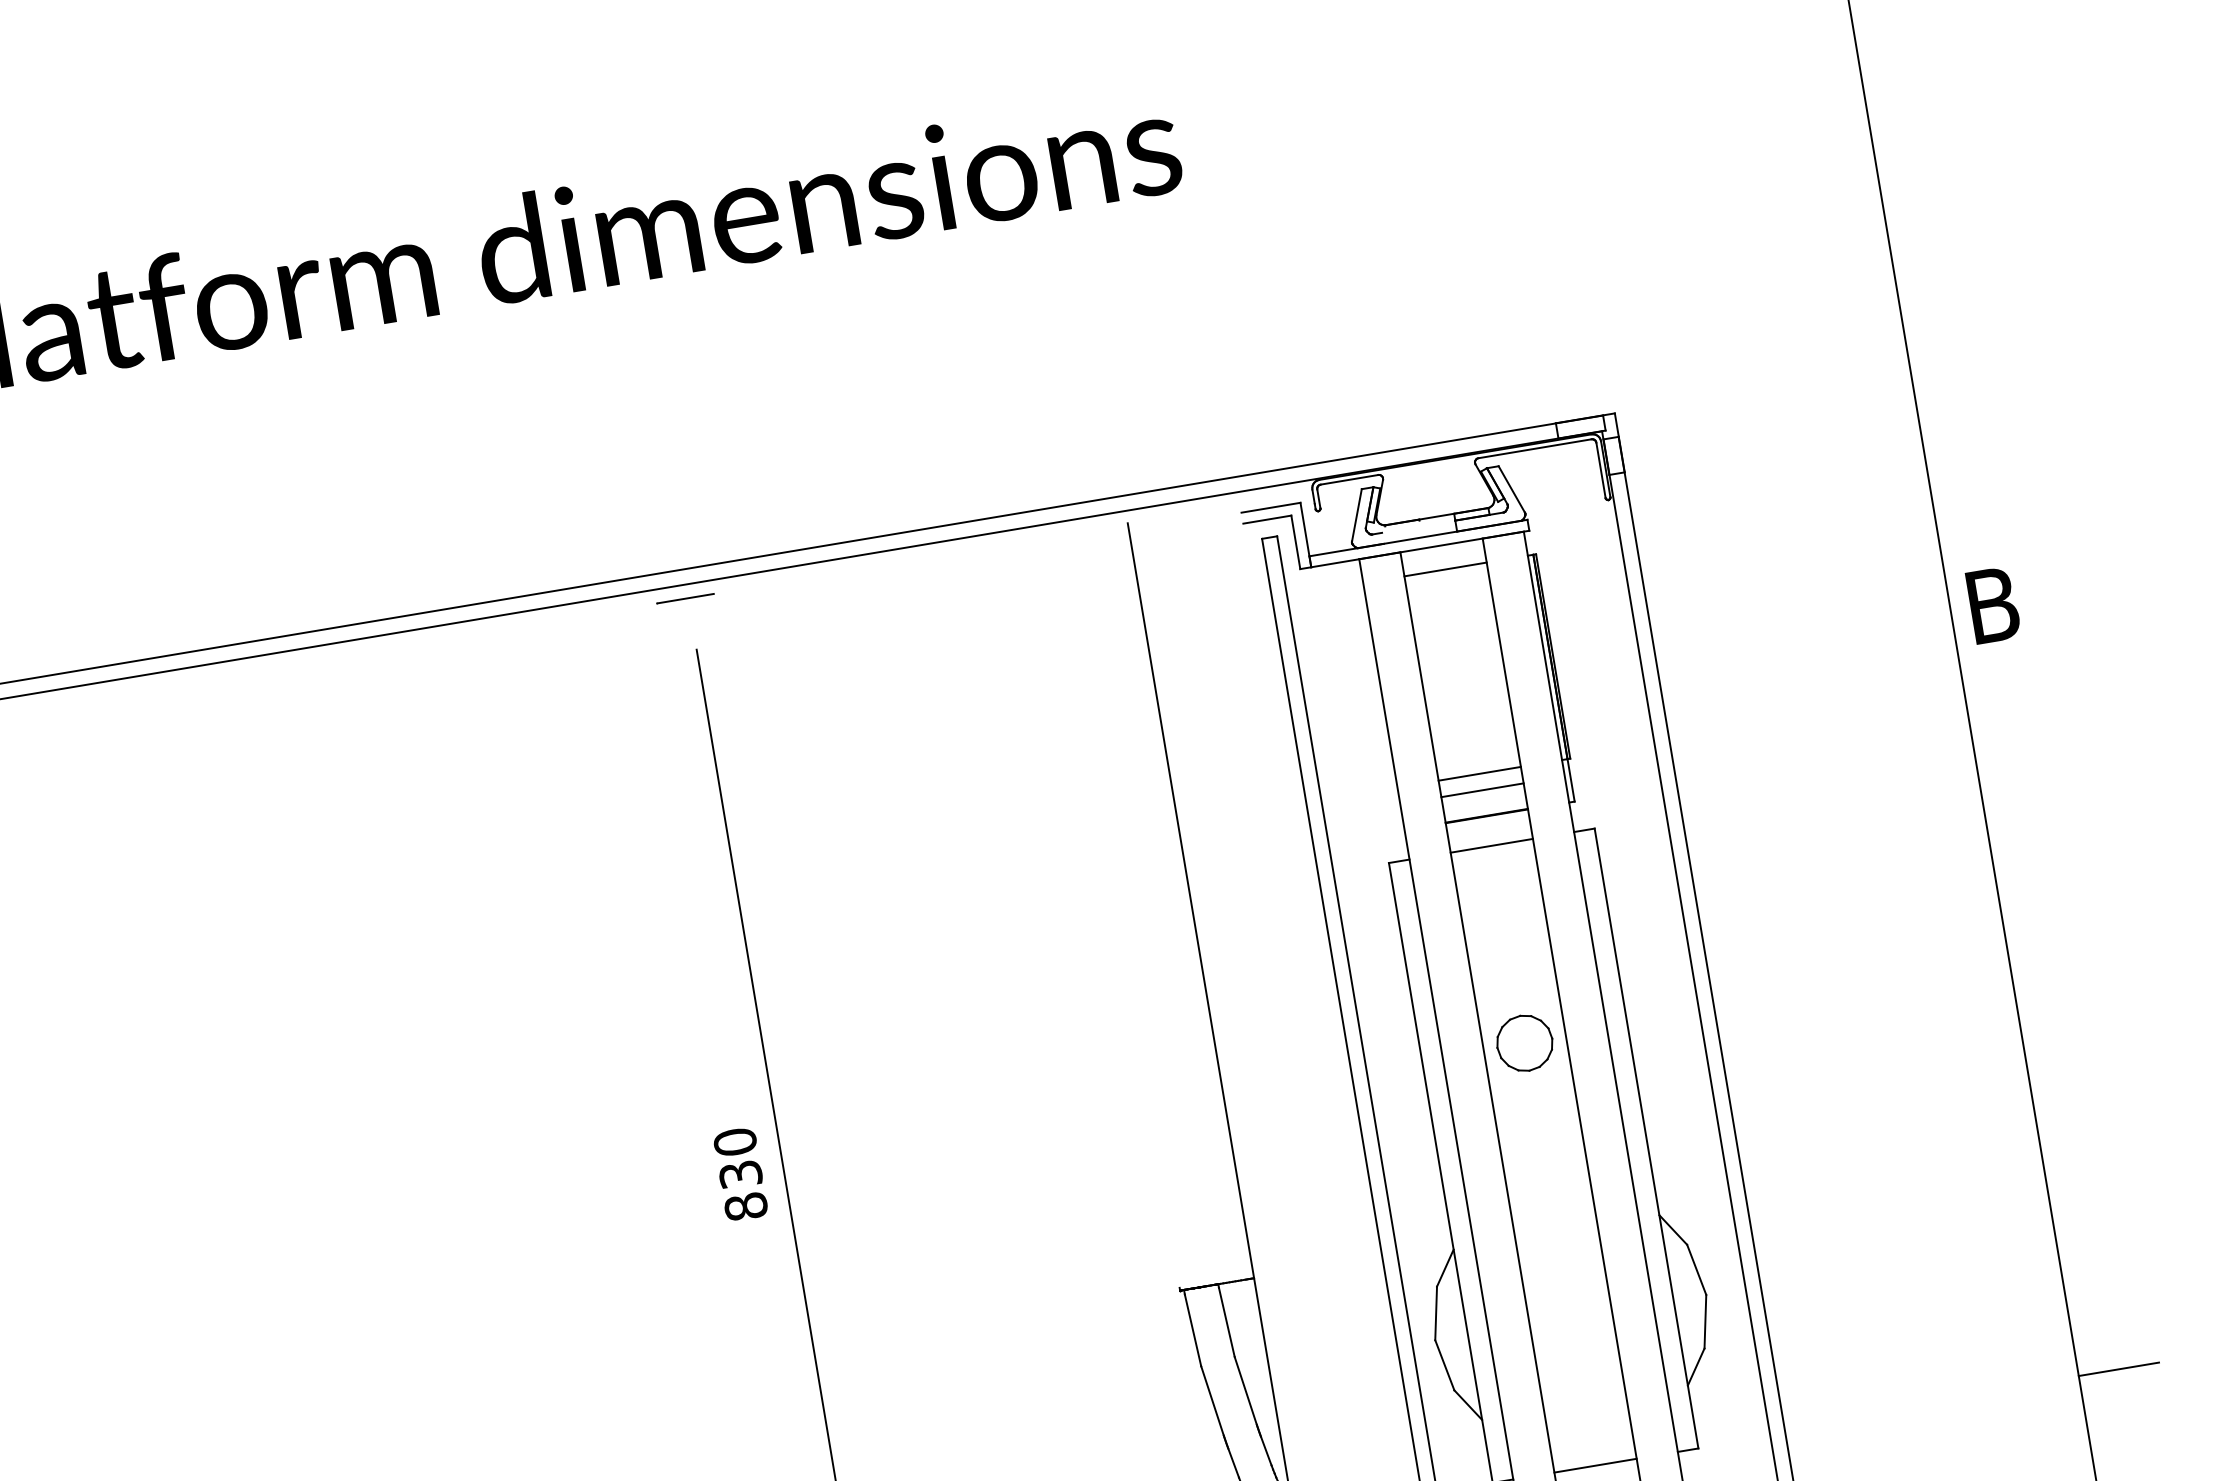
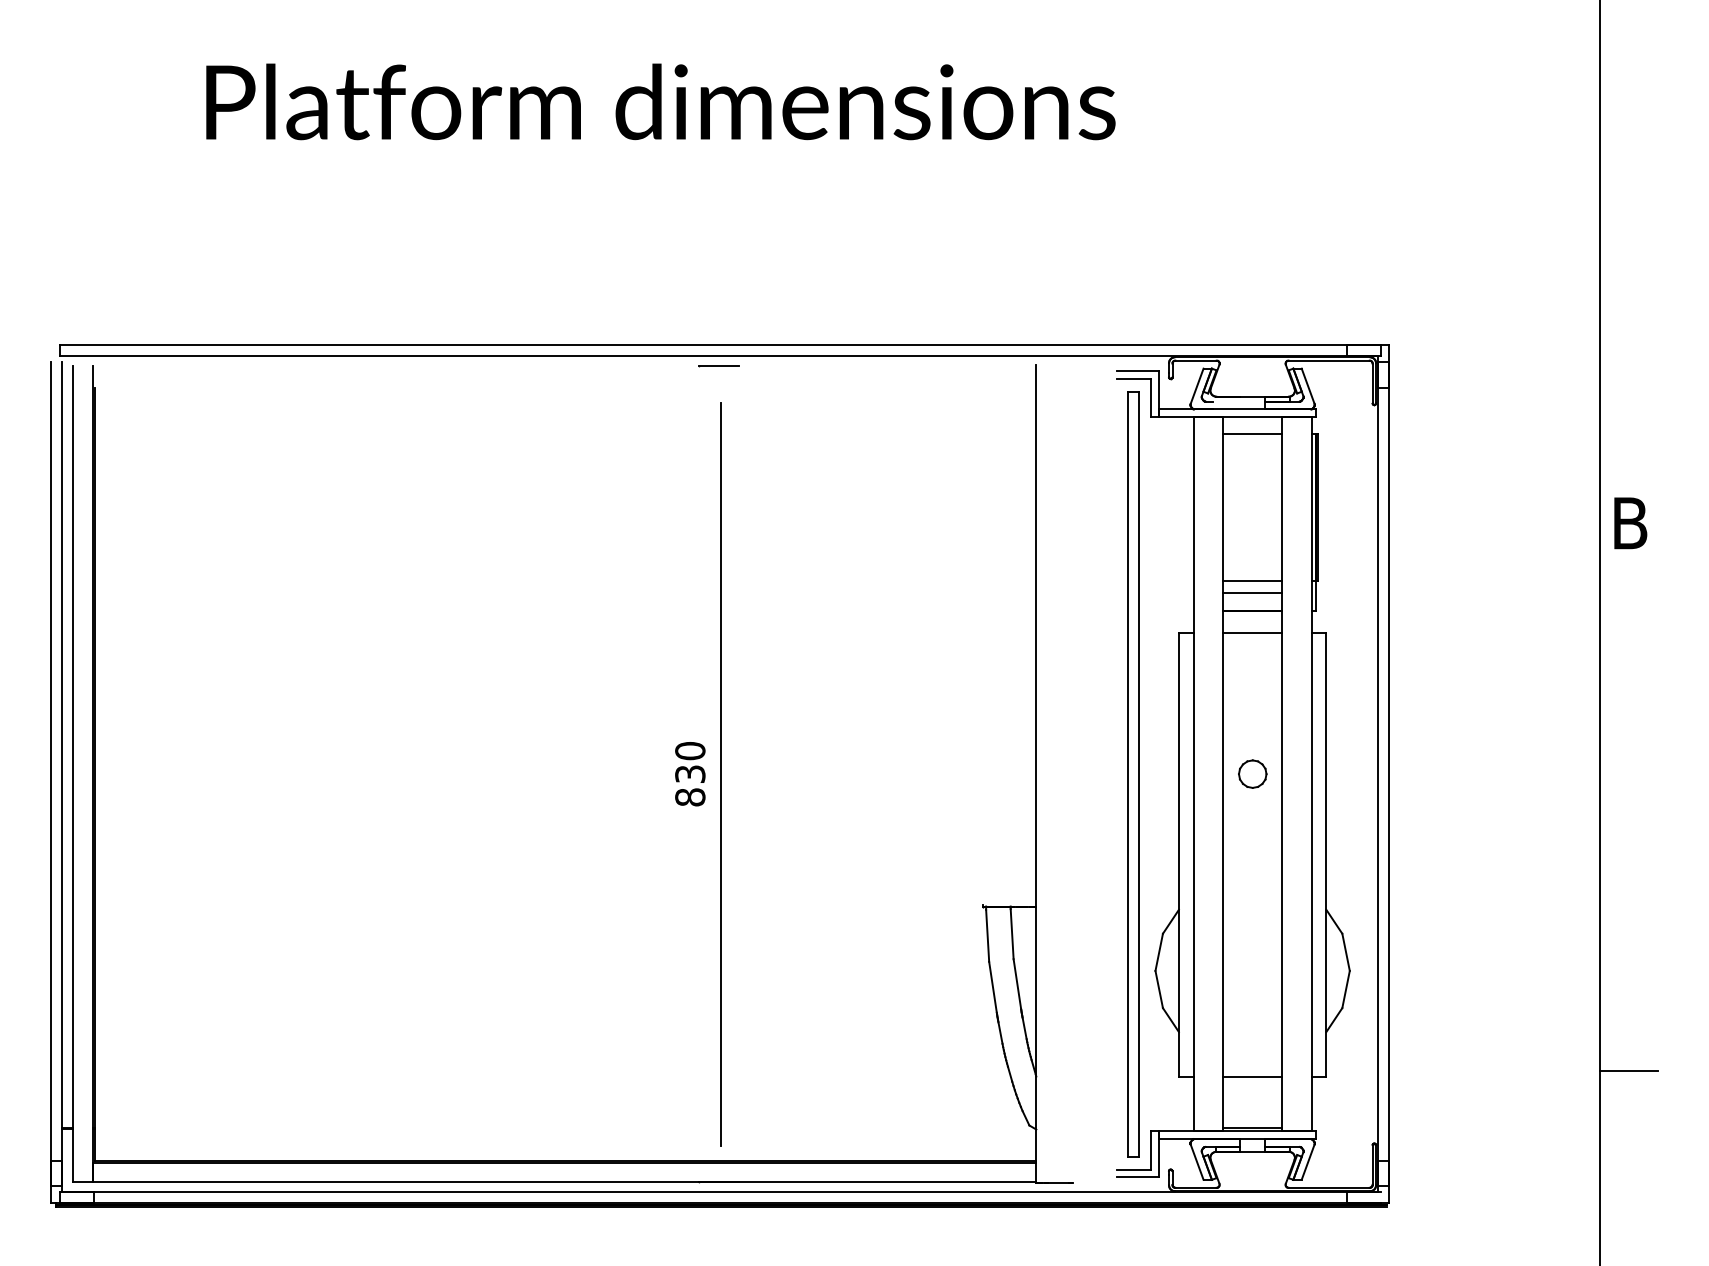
part: (1524, 1042) -> (1252, 773), size x0.7

